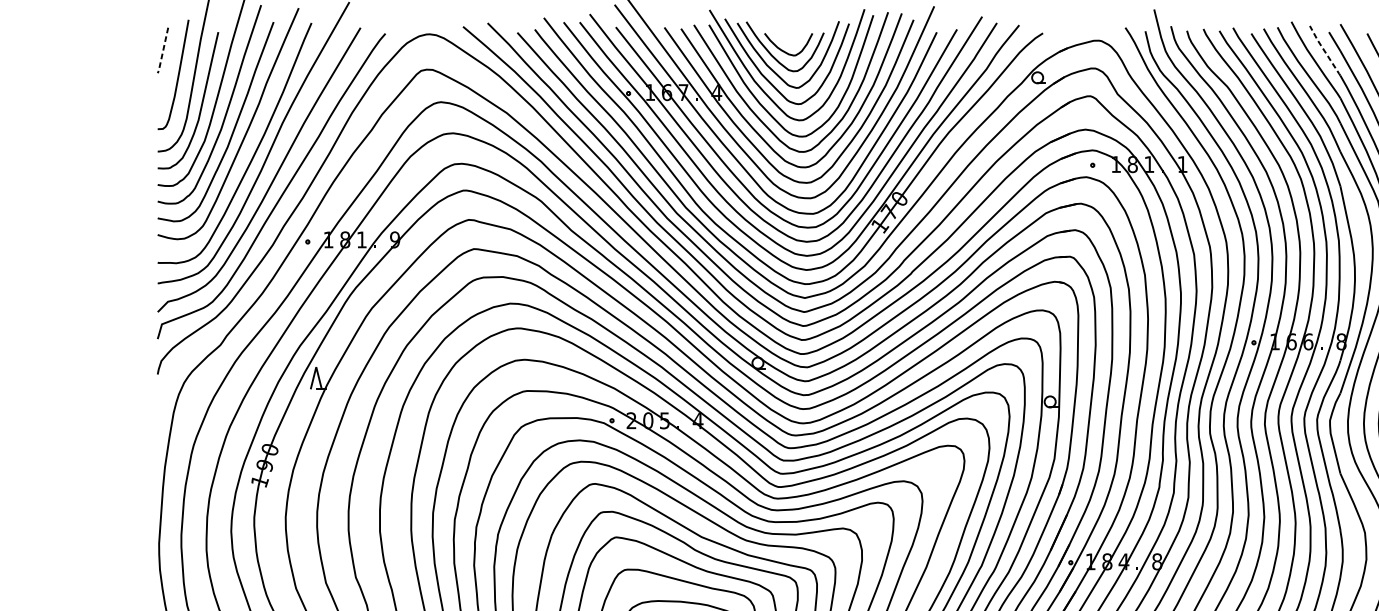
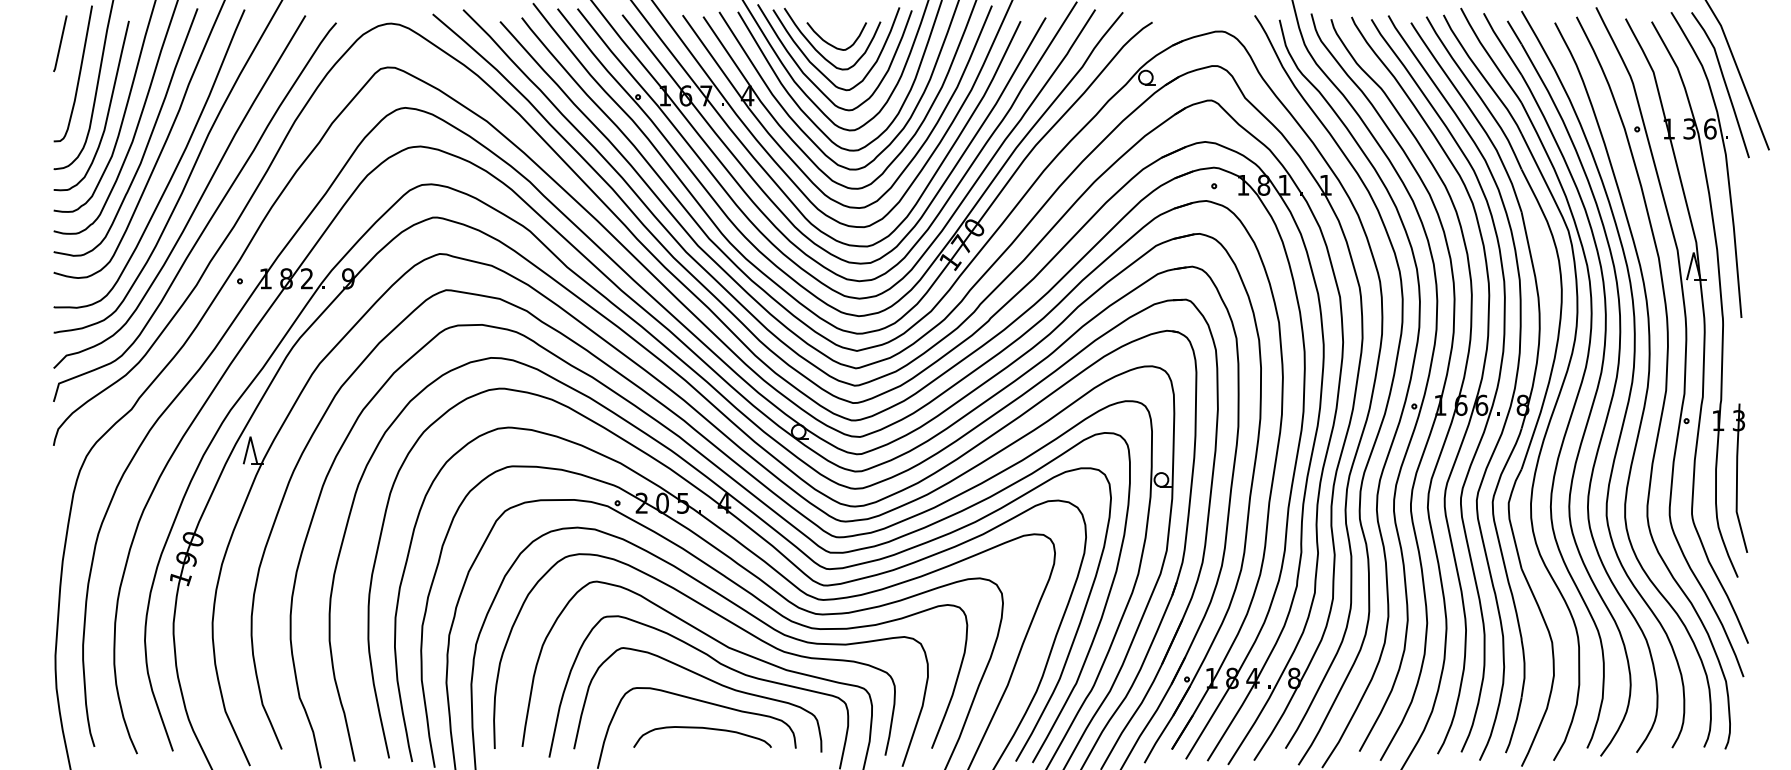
line: (1324, 50) -> (1501, 43), dashed -> solid
line: (163, 51) -> (60, 44), dashed -> solid
text: (361, 239) -> (306, 278), 1 -> 2

